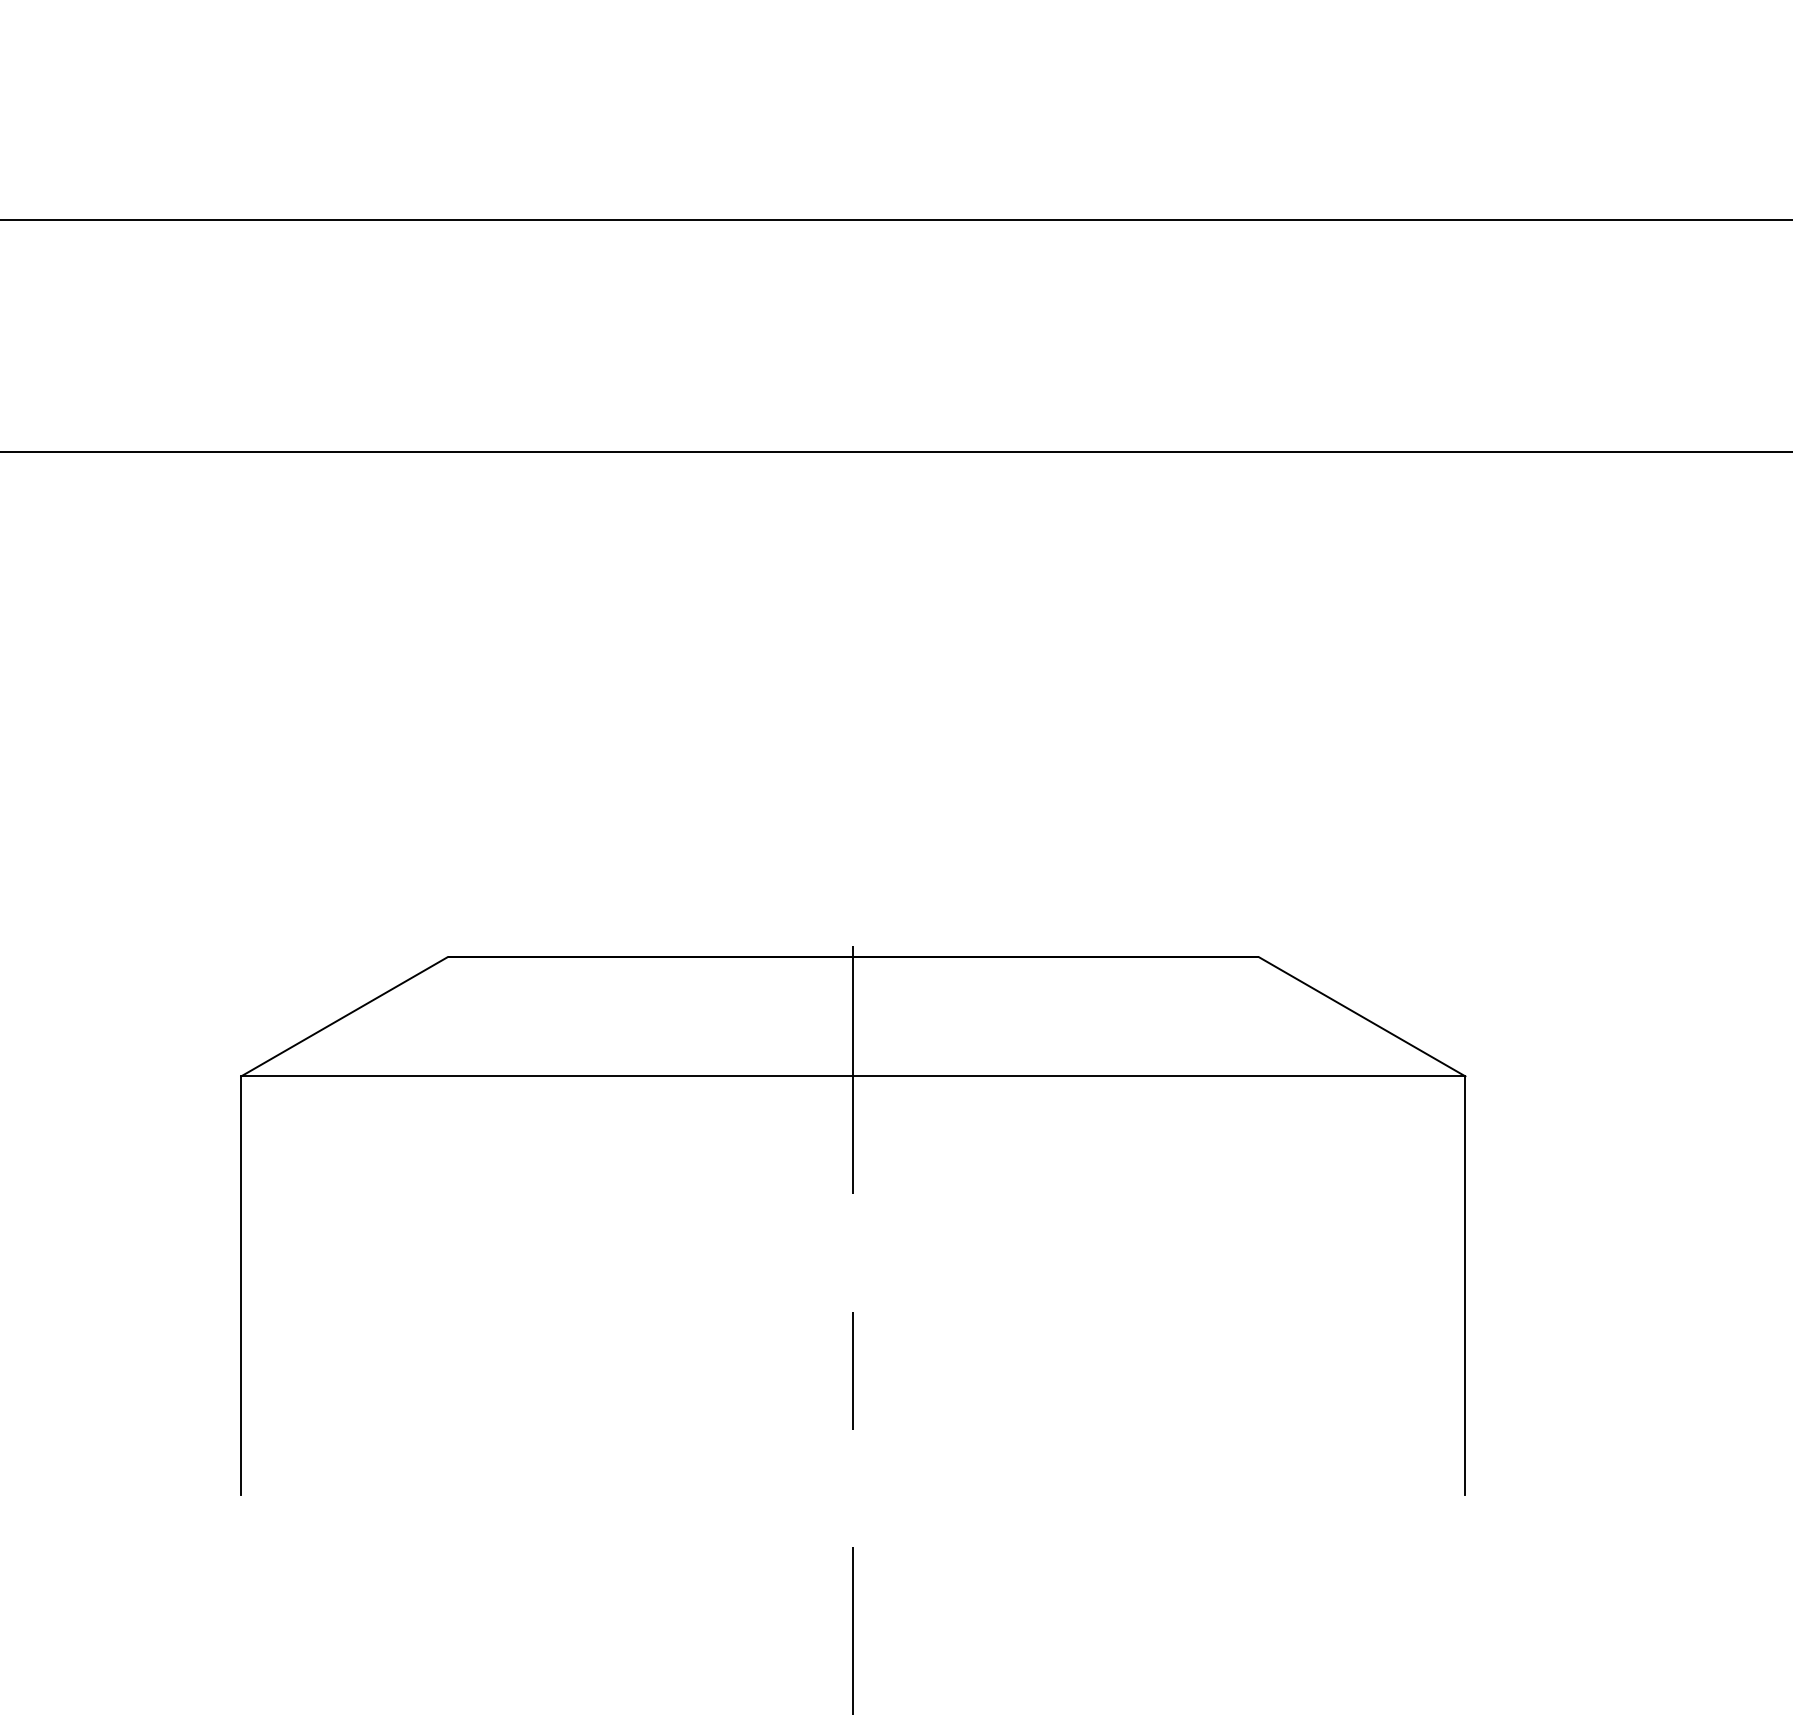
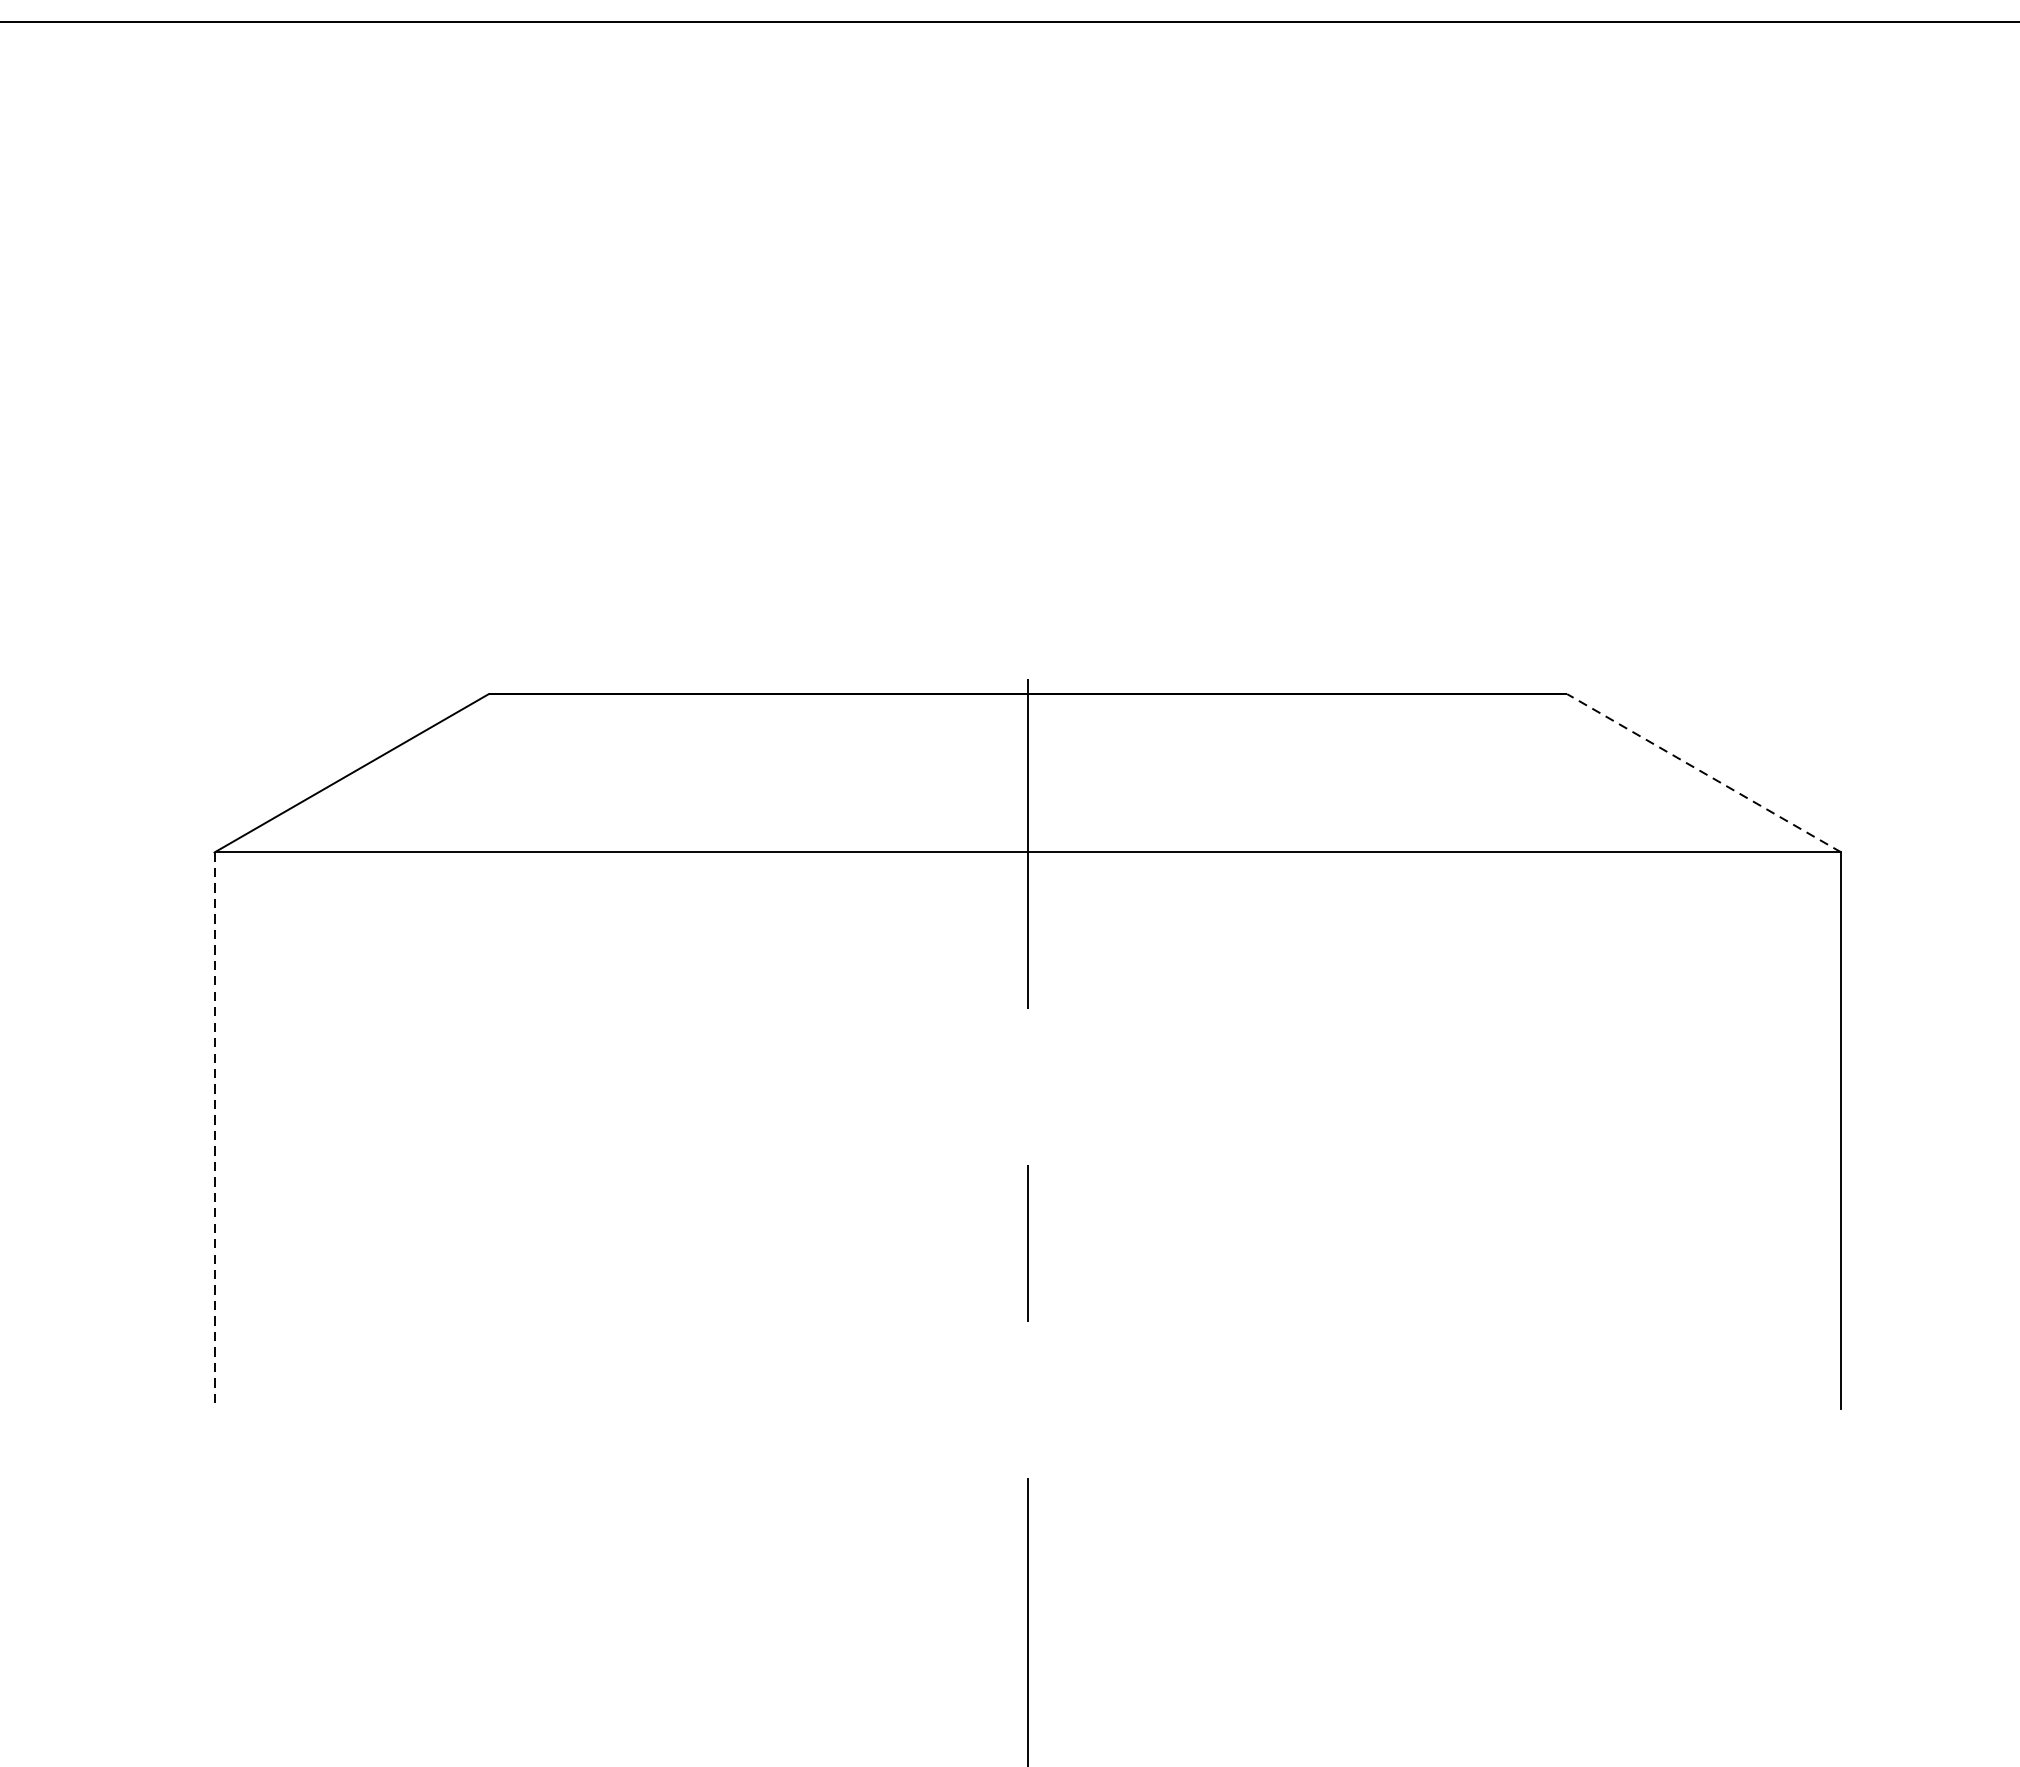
line: (1361, 1016) -> (1703, 772), solid -> dashed
line: (241, 1286) -> (214, 1131), solid -> dashed

